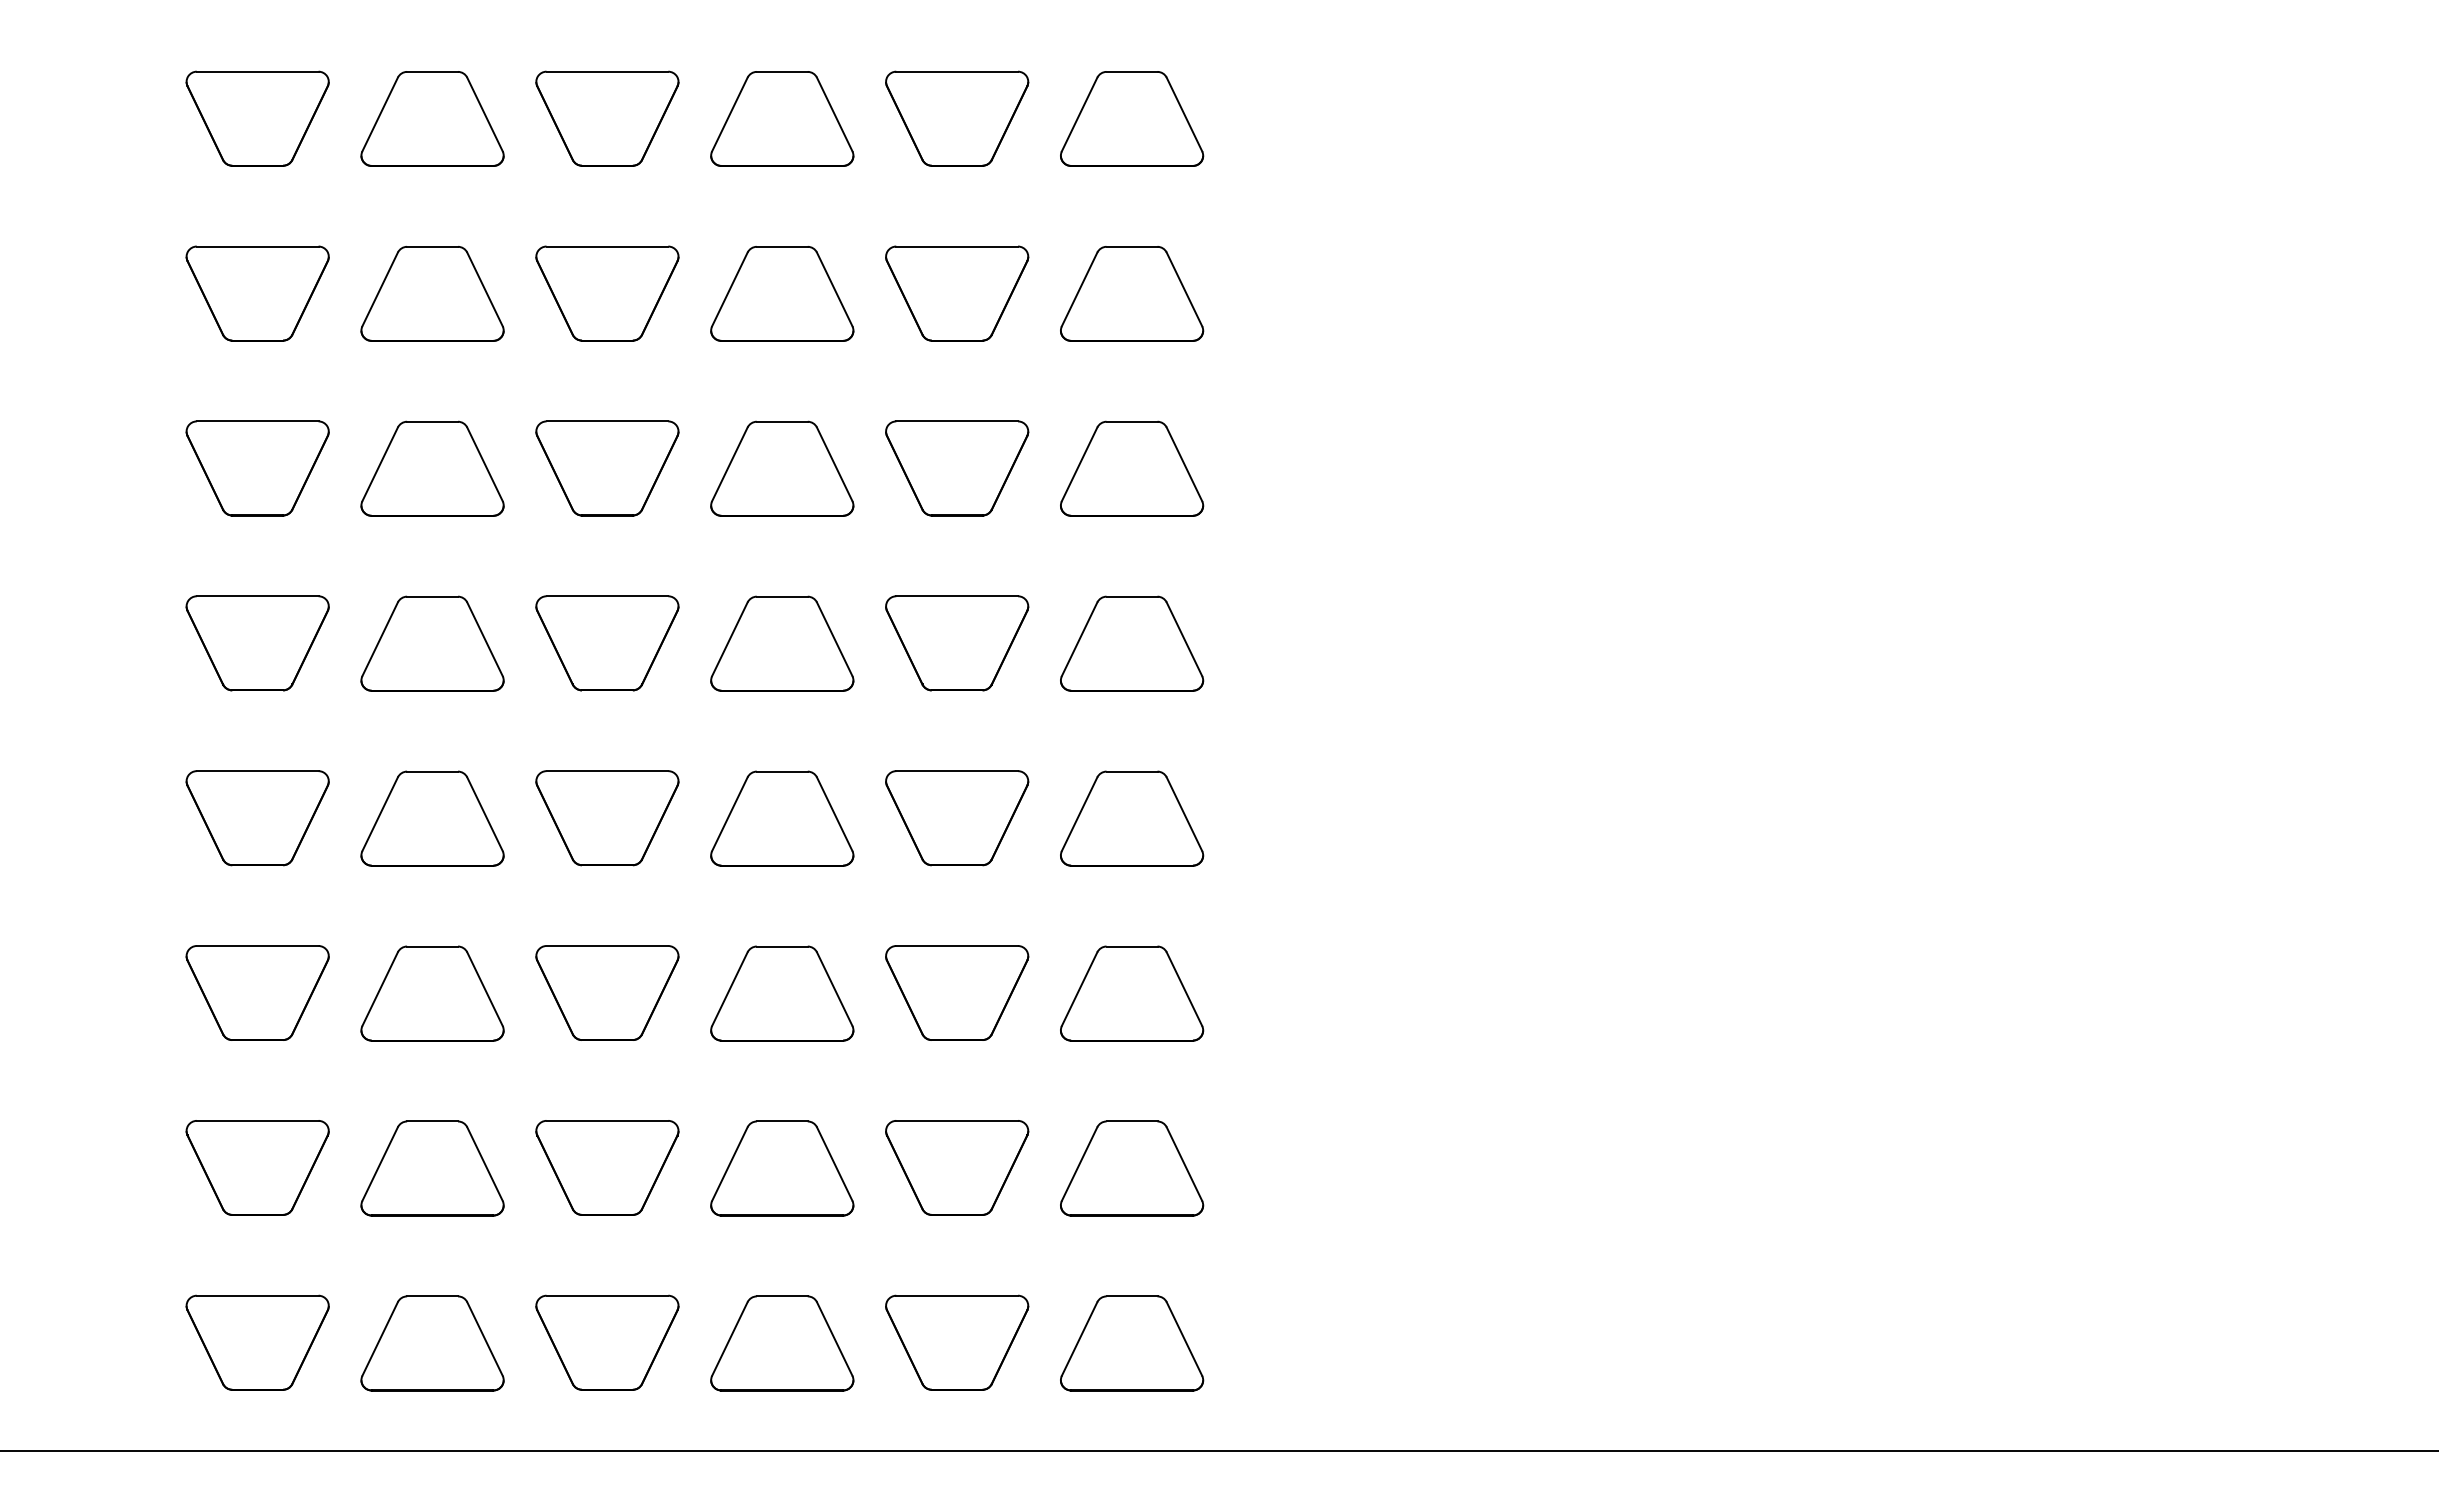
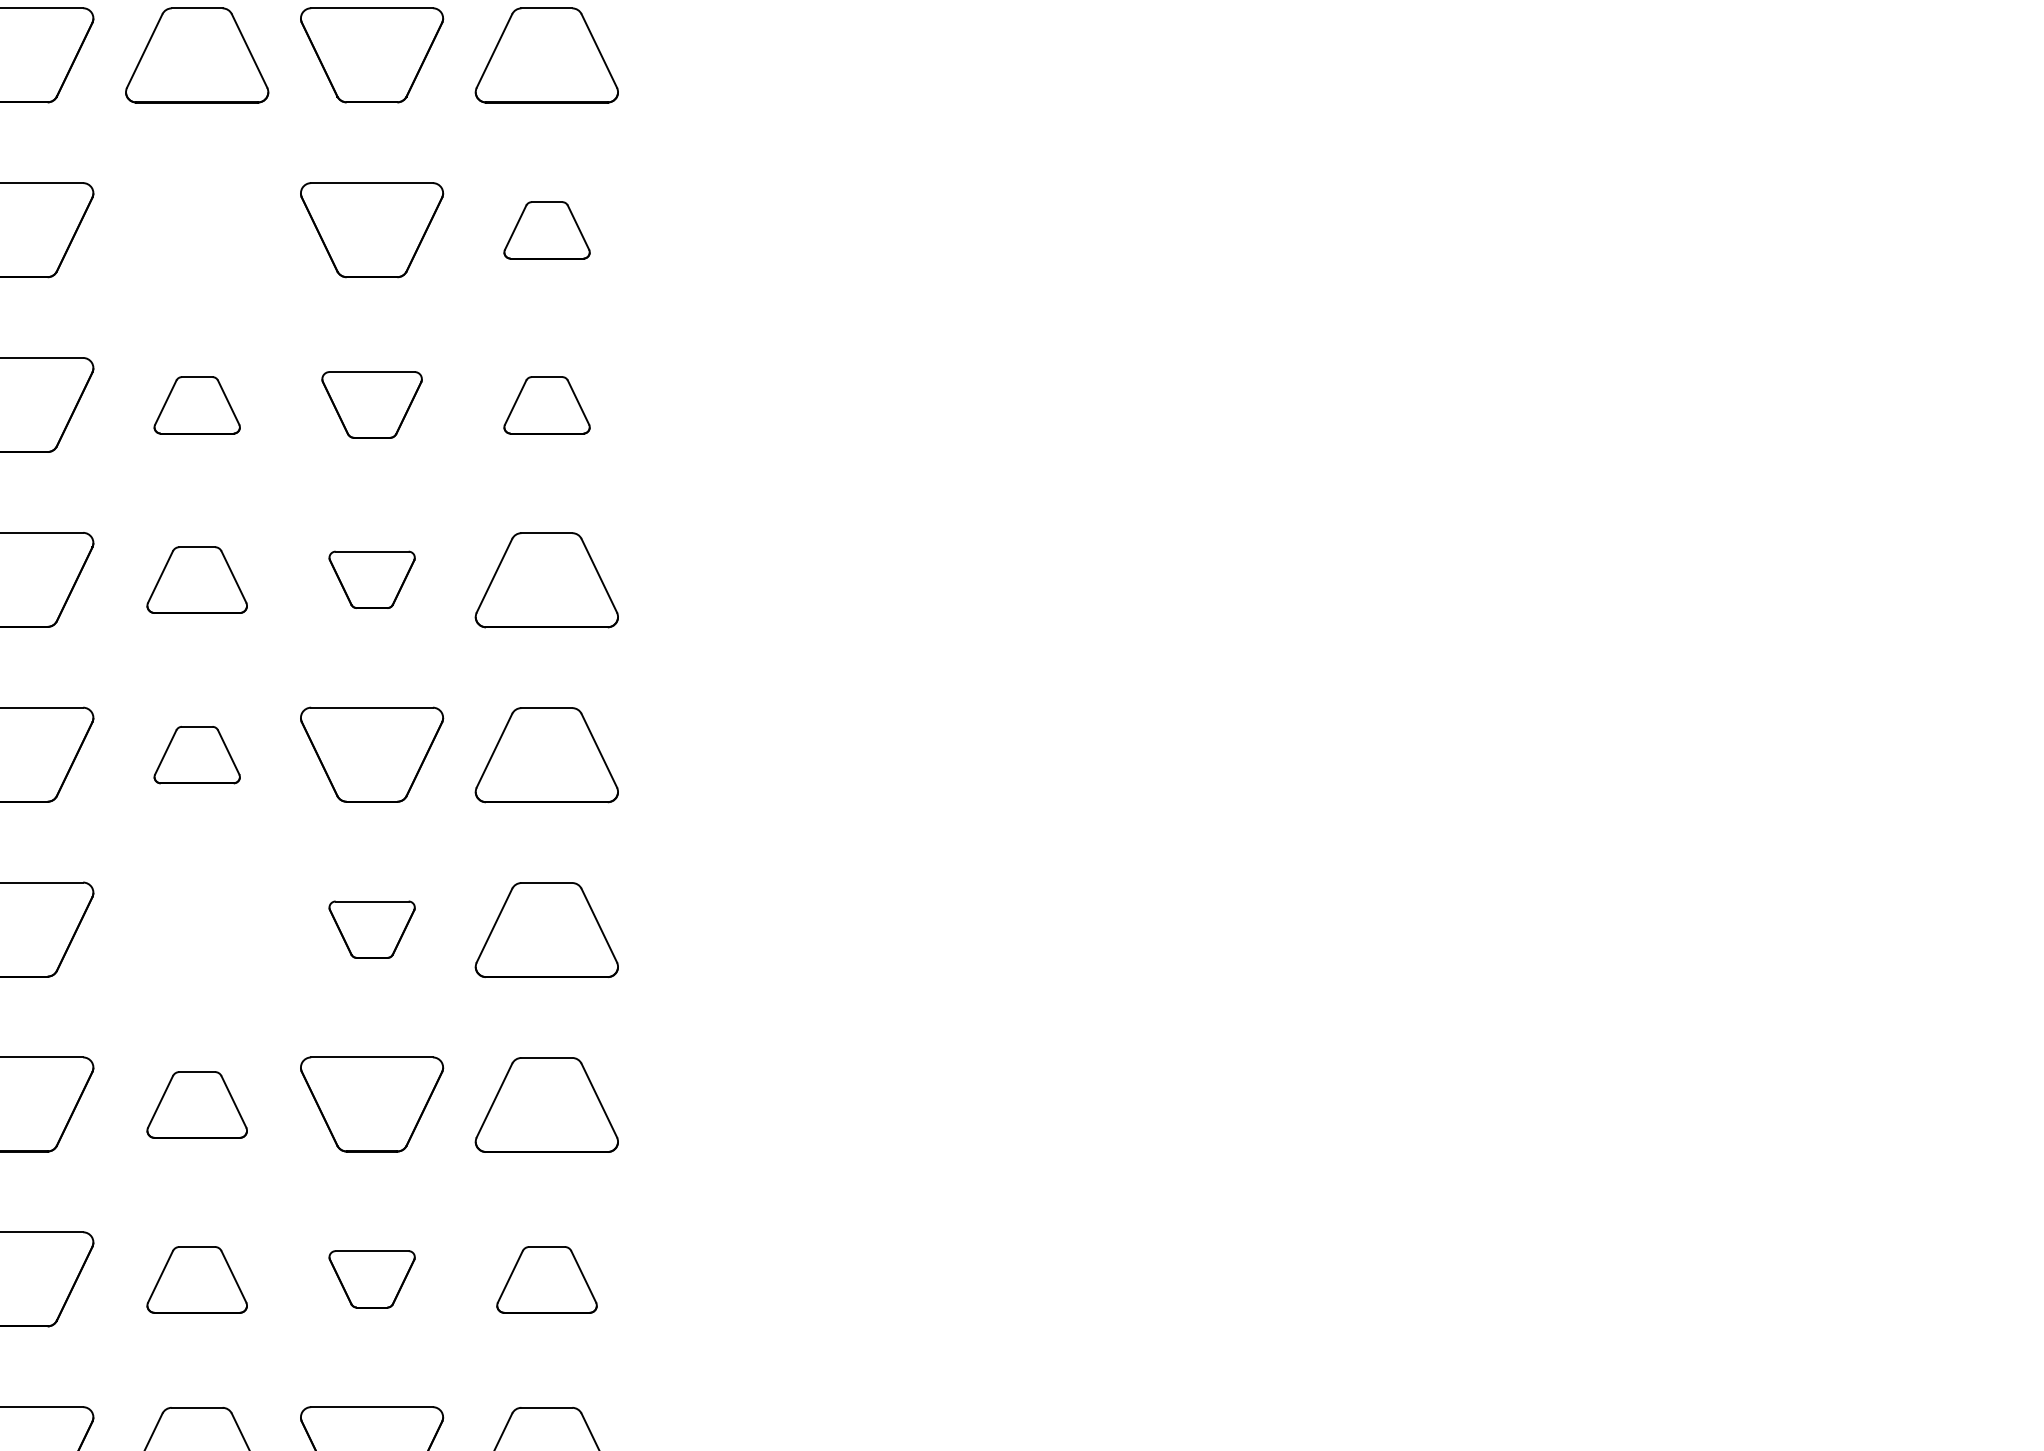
part: (782, 118) -> (197, 229), removed
part: (1132, 118) -> (547, 229), size x0.6
part: (782, 293) -> (197, 404), size x0.6
part: (957, 293) -> (372, 404), size x0.7
part: (1132, 293) -> (547, 404), size x0.6
part: (782, 468) -> (197, 579), size x0.7
part: (957, 468) -> (372, 579), size x0.6
part: (782, 643) -> (197, 754), size x0.6
part: (782, 818) -> (197, 929), removed
part: (957, 818) -> (372, 929), size x0.6
part: (782, 993) -> (197, 1104), size x0.7
part: (957, 1167) -> (372, 1278), size x0.6
part: (782, 1168) -> (197, 1279), size x0.7
part: (1132, 1168) -> (547, 1279), size x0.7

